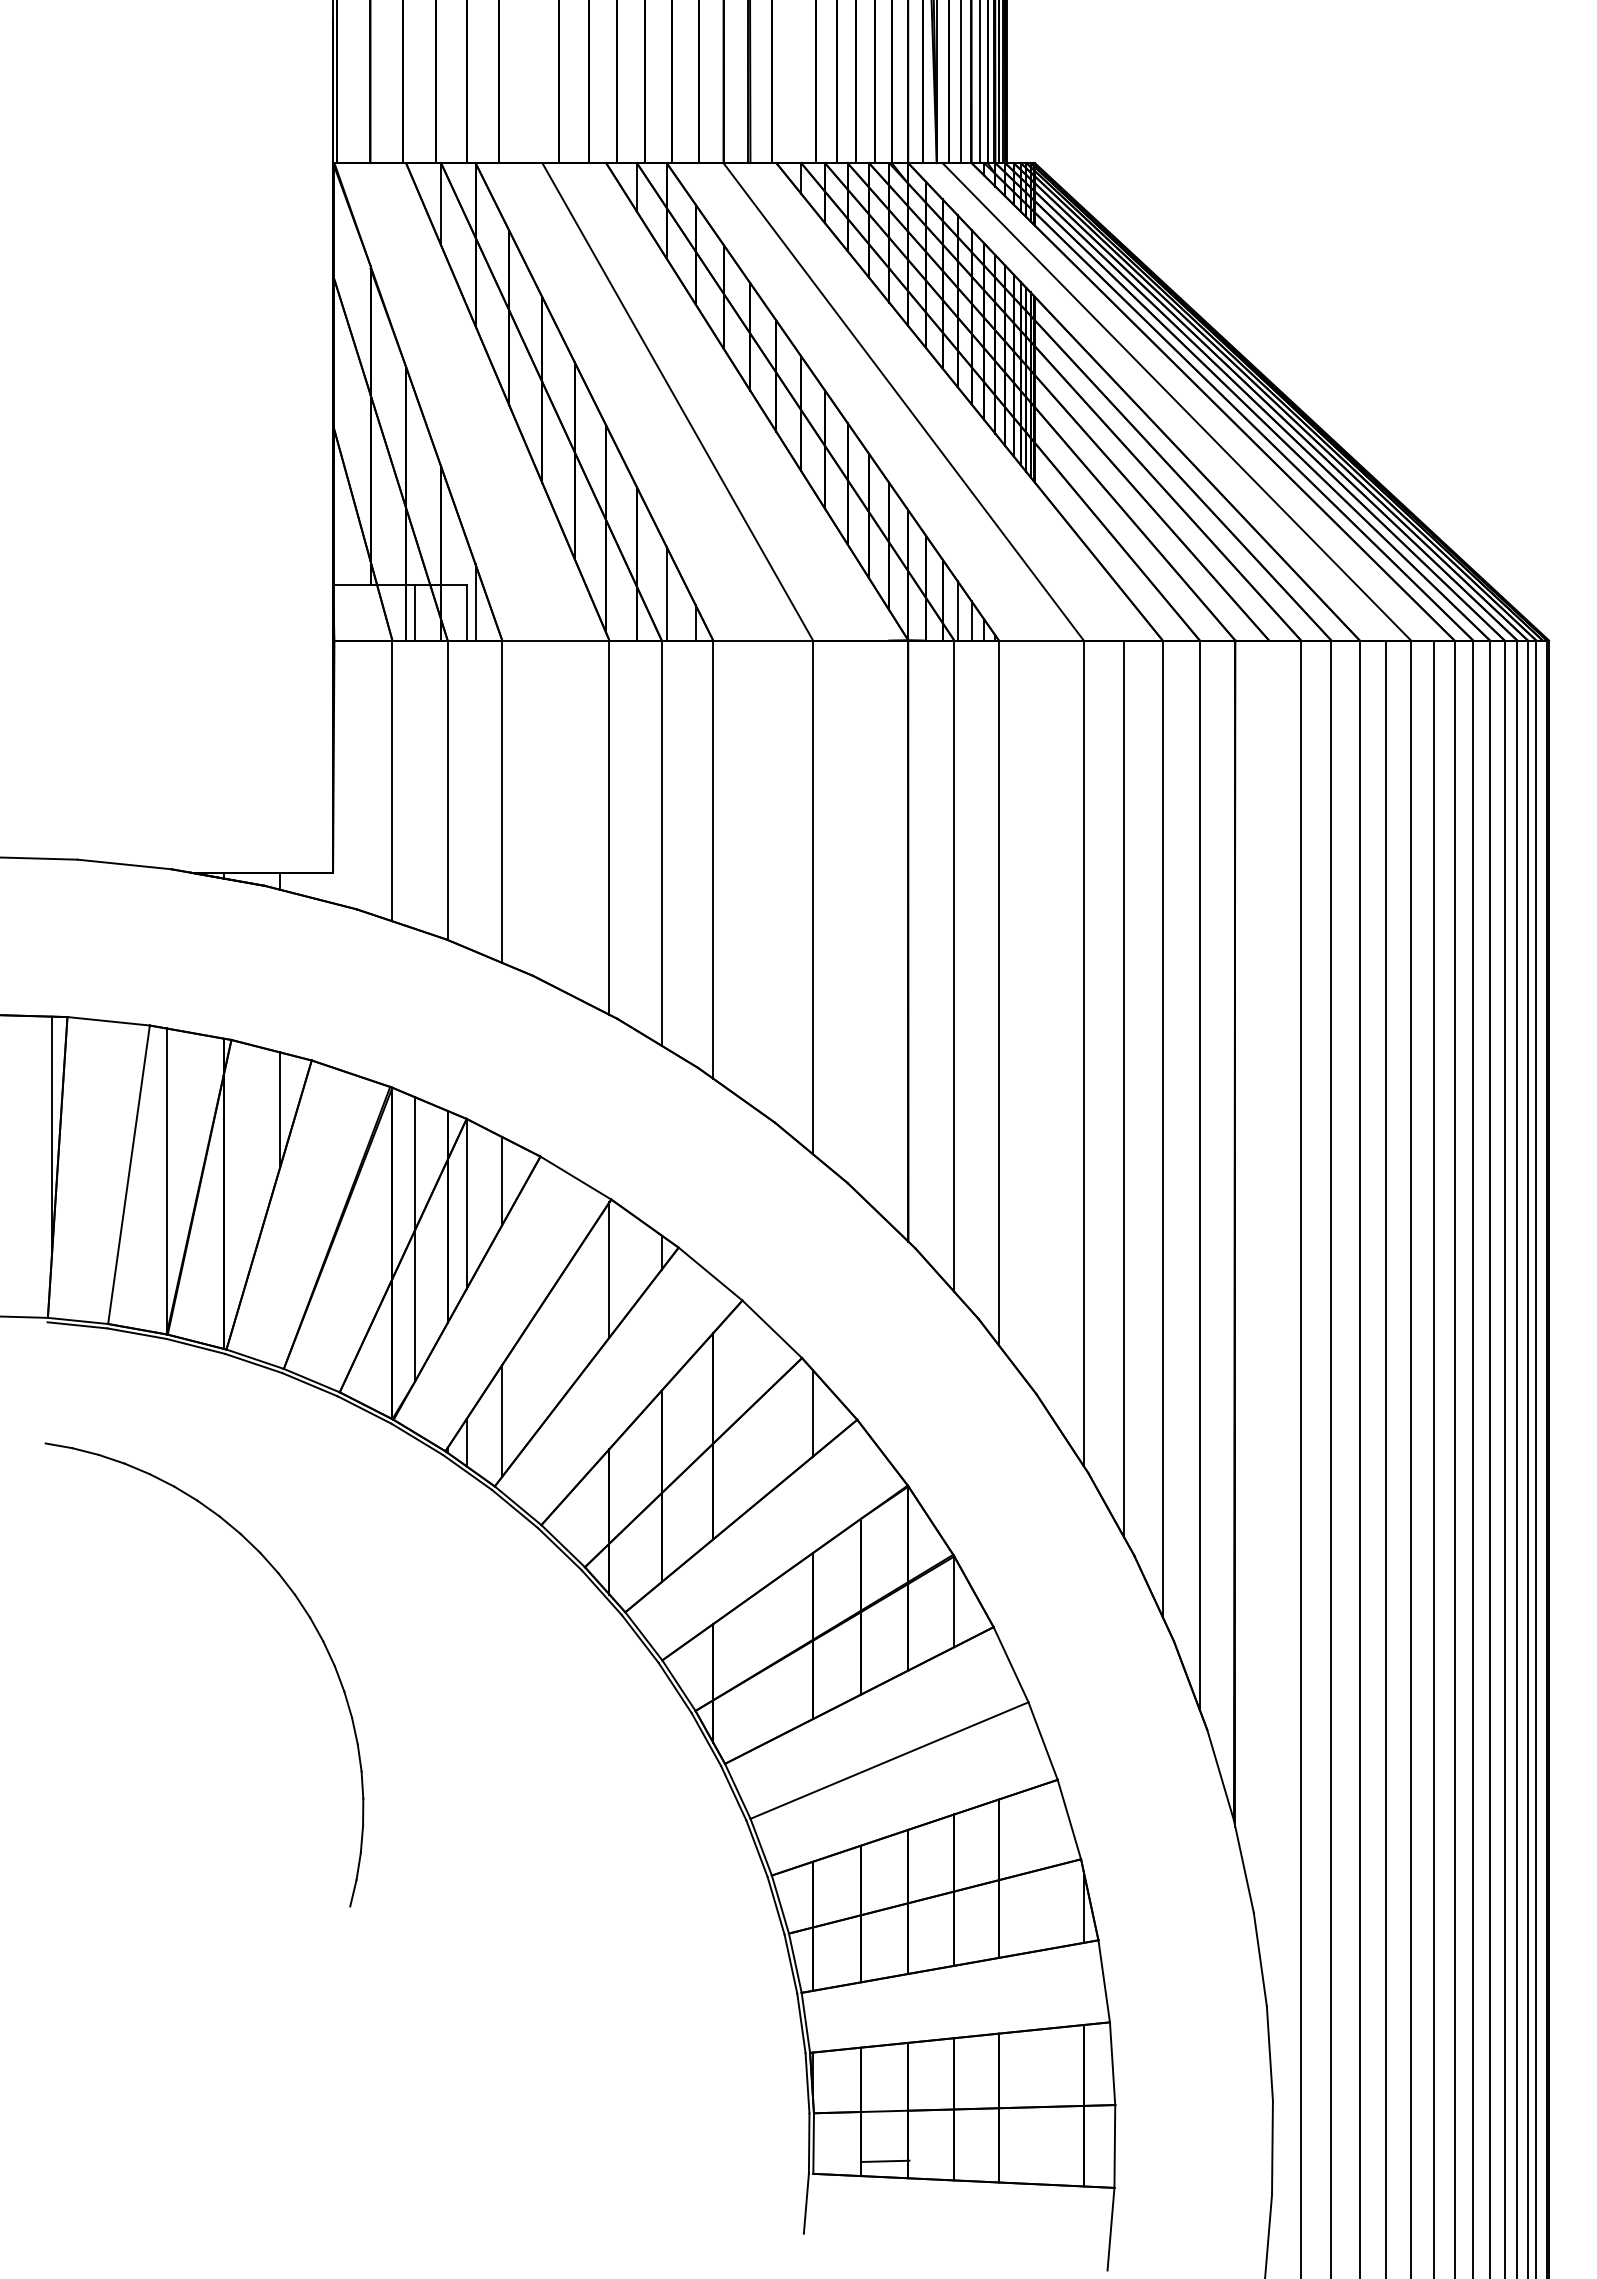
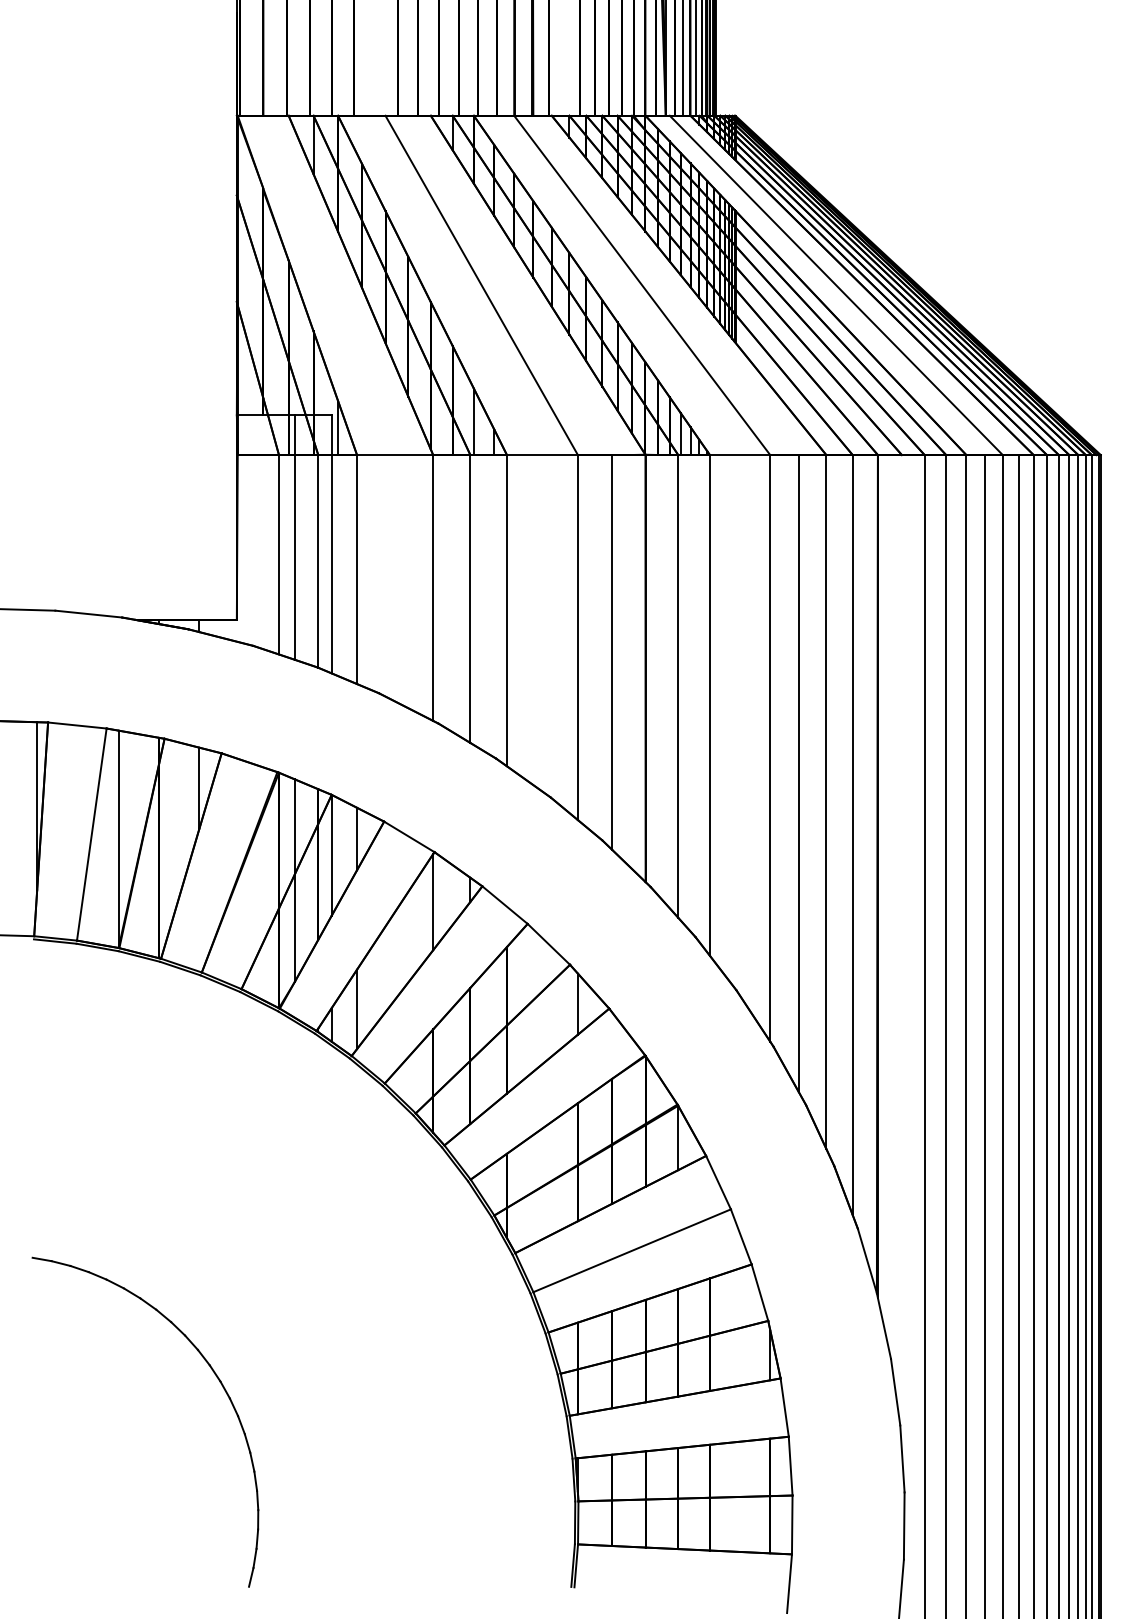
line: (415, 784) -> (295, 557), added
line: (466, 793) -> (331, 563), added
line: (861, 918) -> (612, 652), added
part: (302, 1608) -> (215, 1375), moved
line: (885, 2160) -> (628, 1499), moved
line: (810, 2203) -> (576, 1565), added

